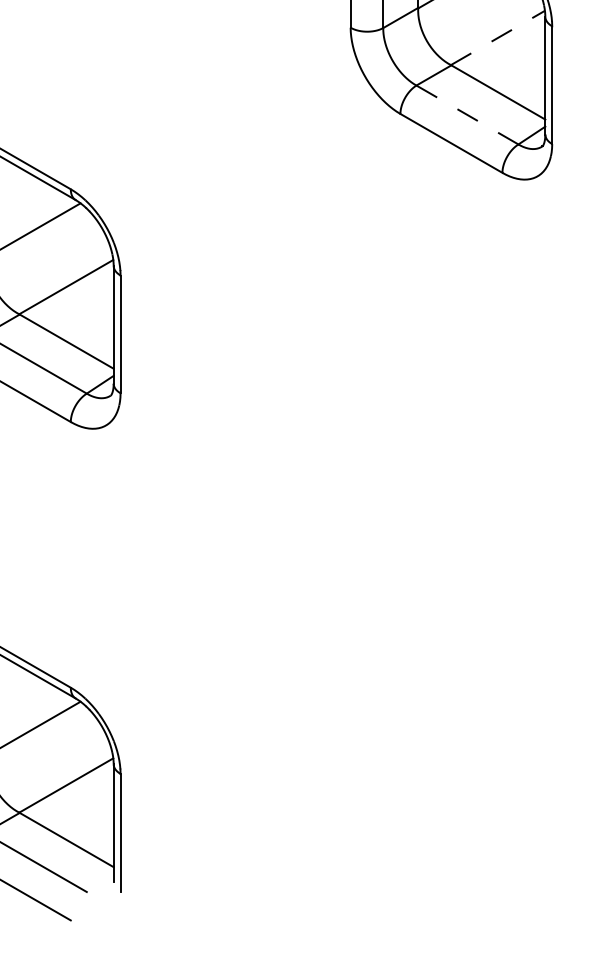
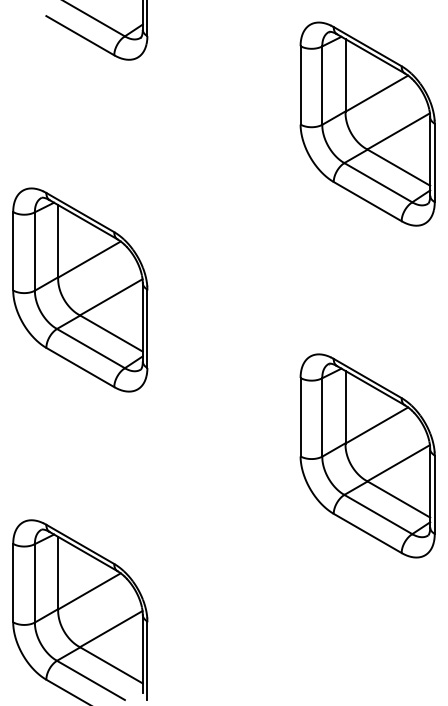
line: (499, 38) -> (399, 131), dashed -> solid
line: (466, 114) -> (377, 182), dashed -> solid
part: (451, 524) -> (367, 455), added

